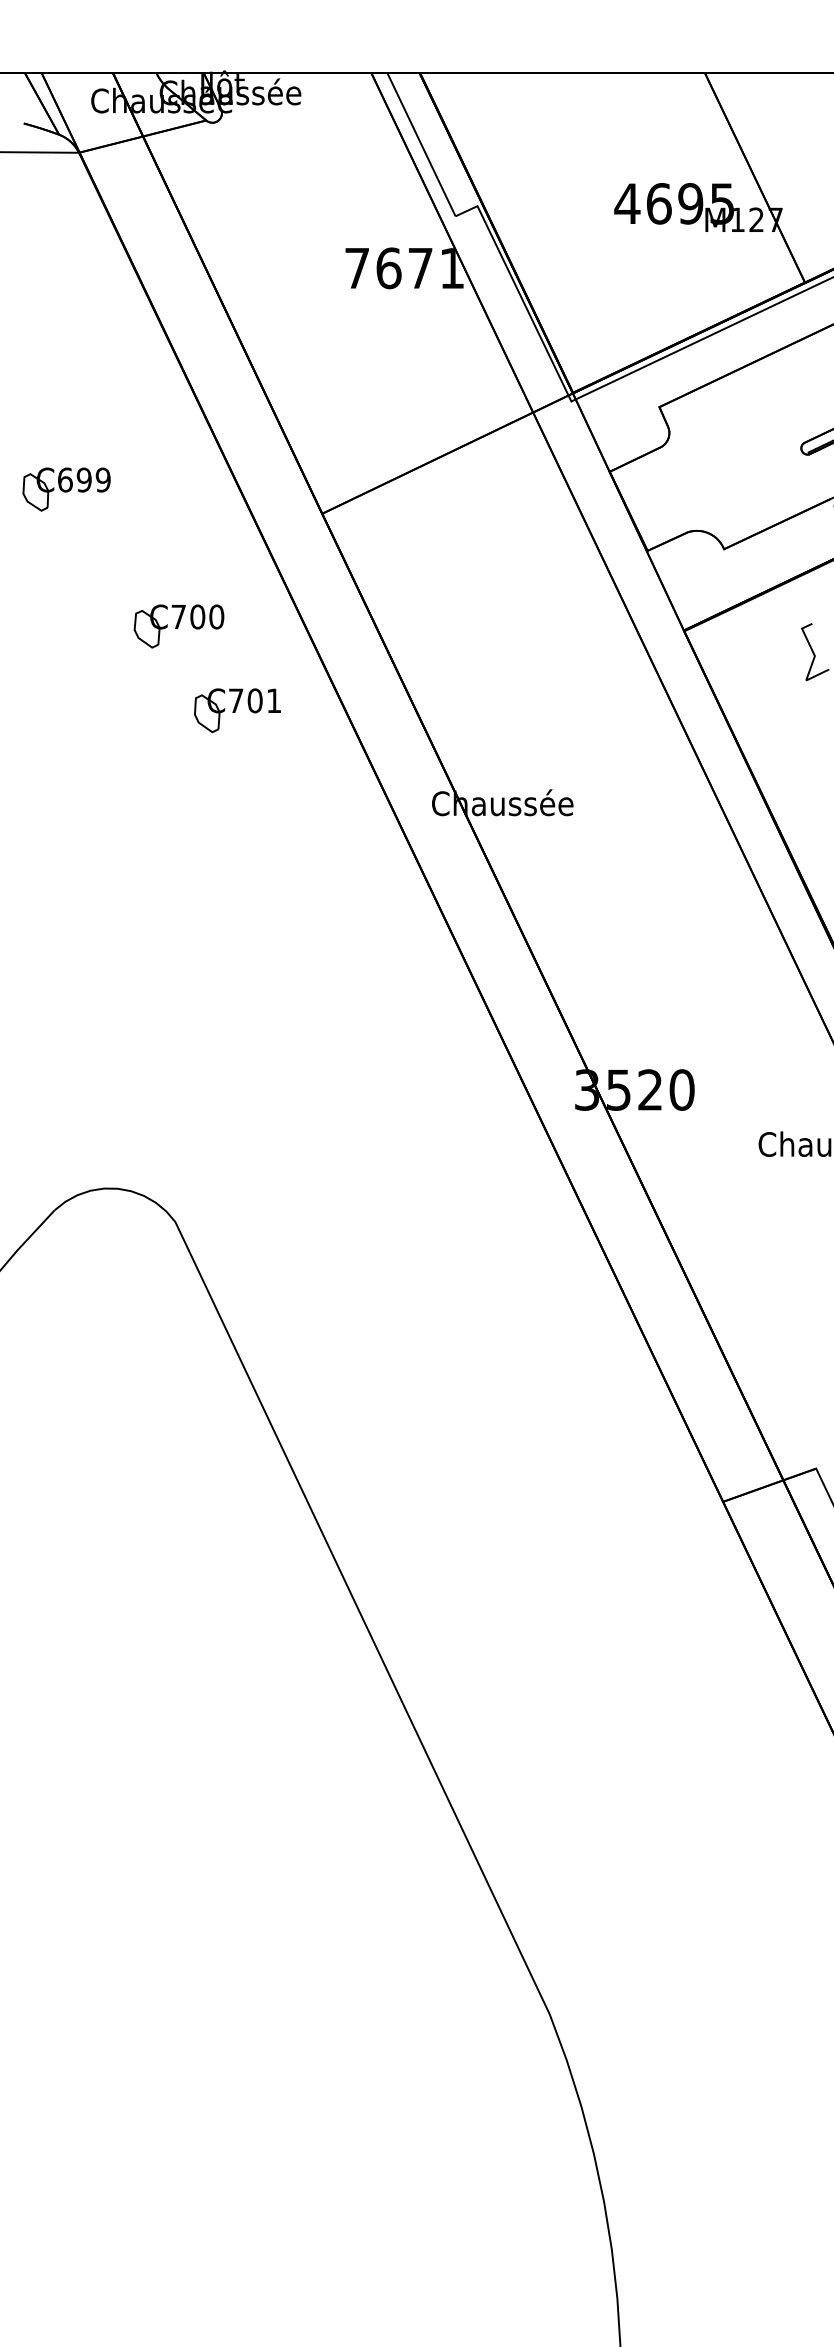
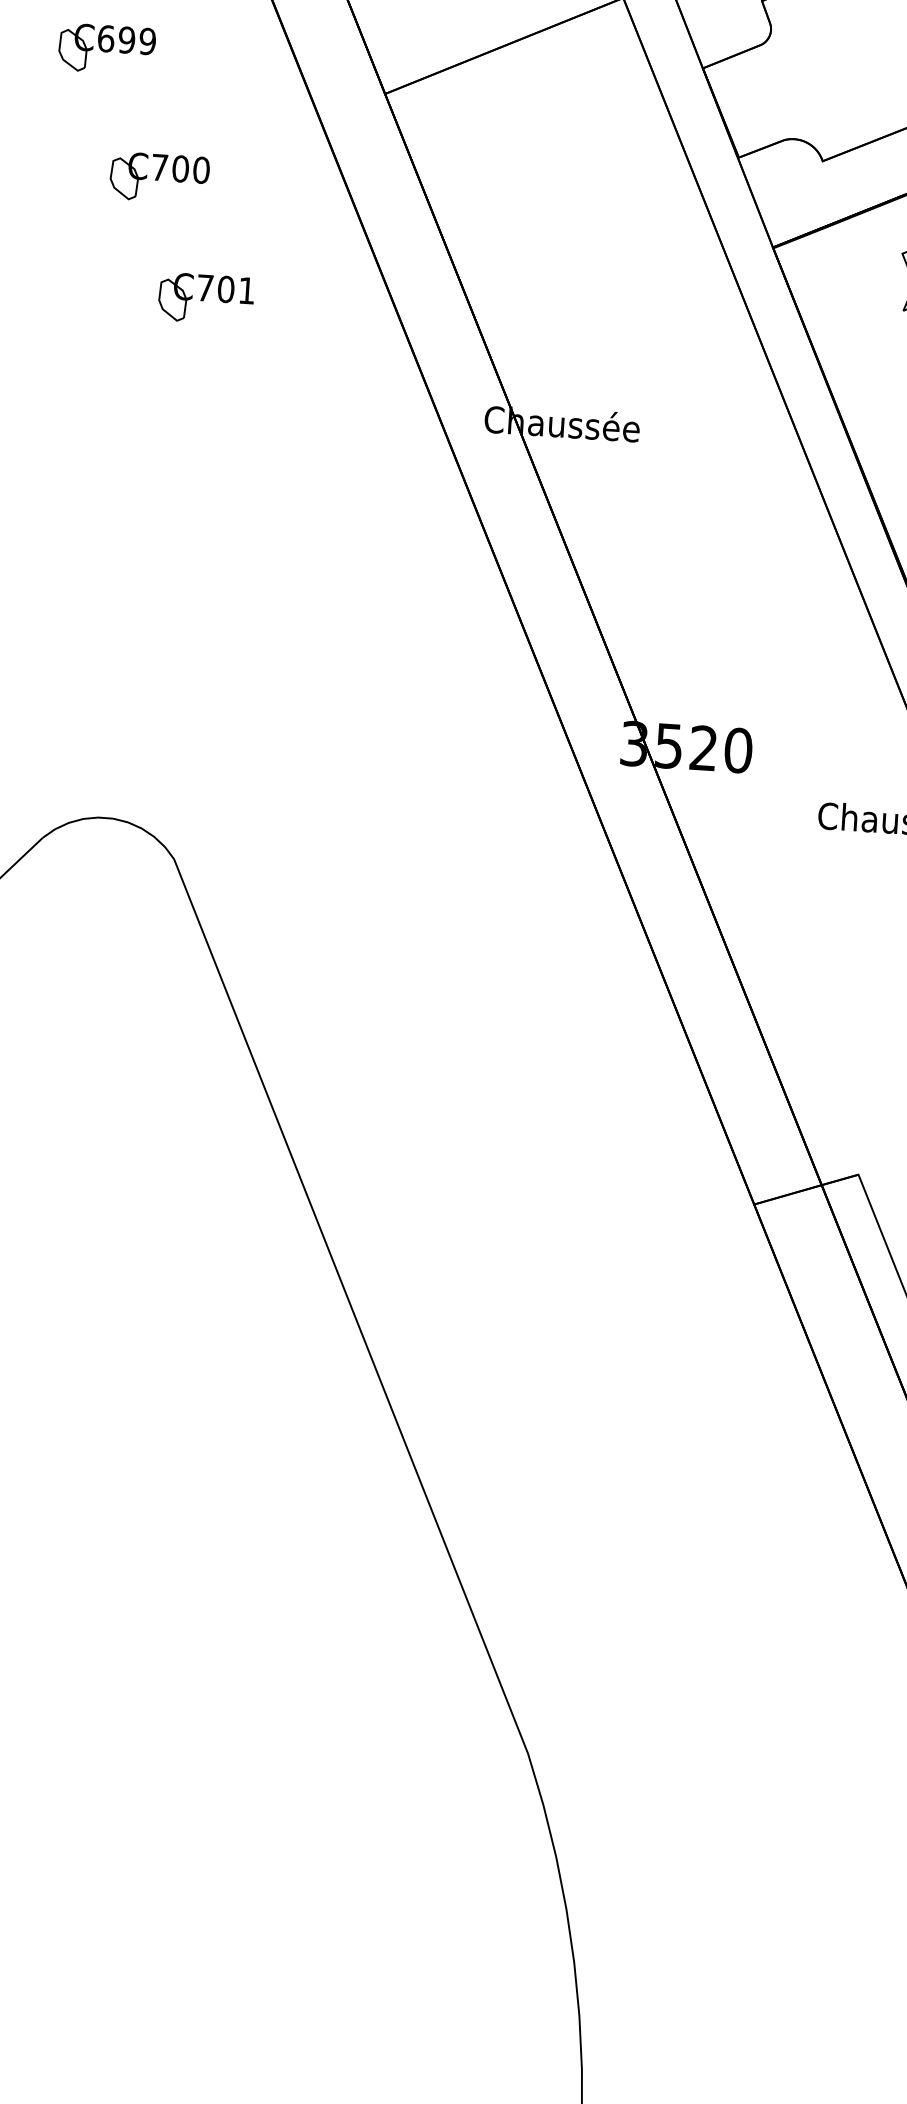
part: (178, 626) -> (158, 178), moved
part: (237, 710) -> (206, 298), moved

